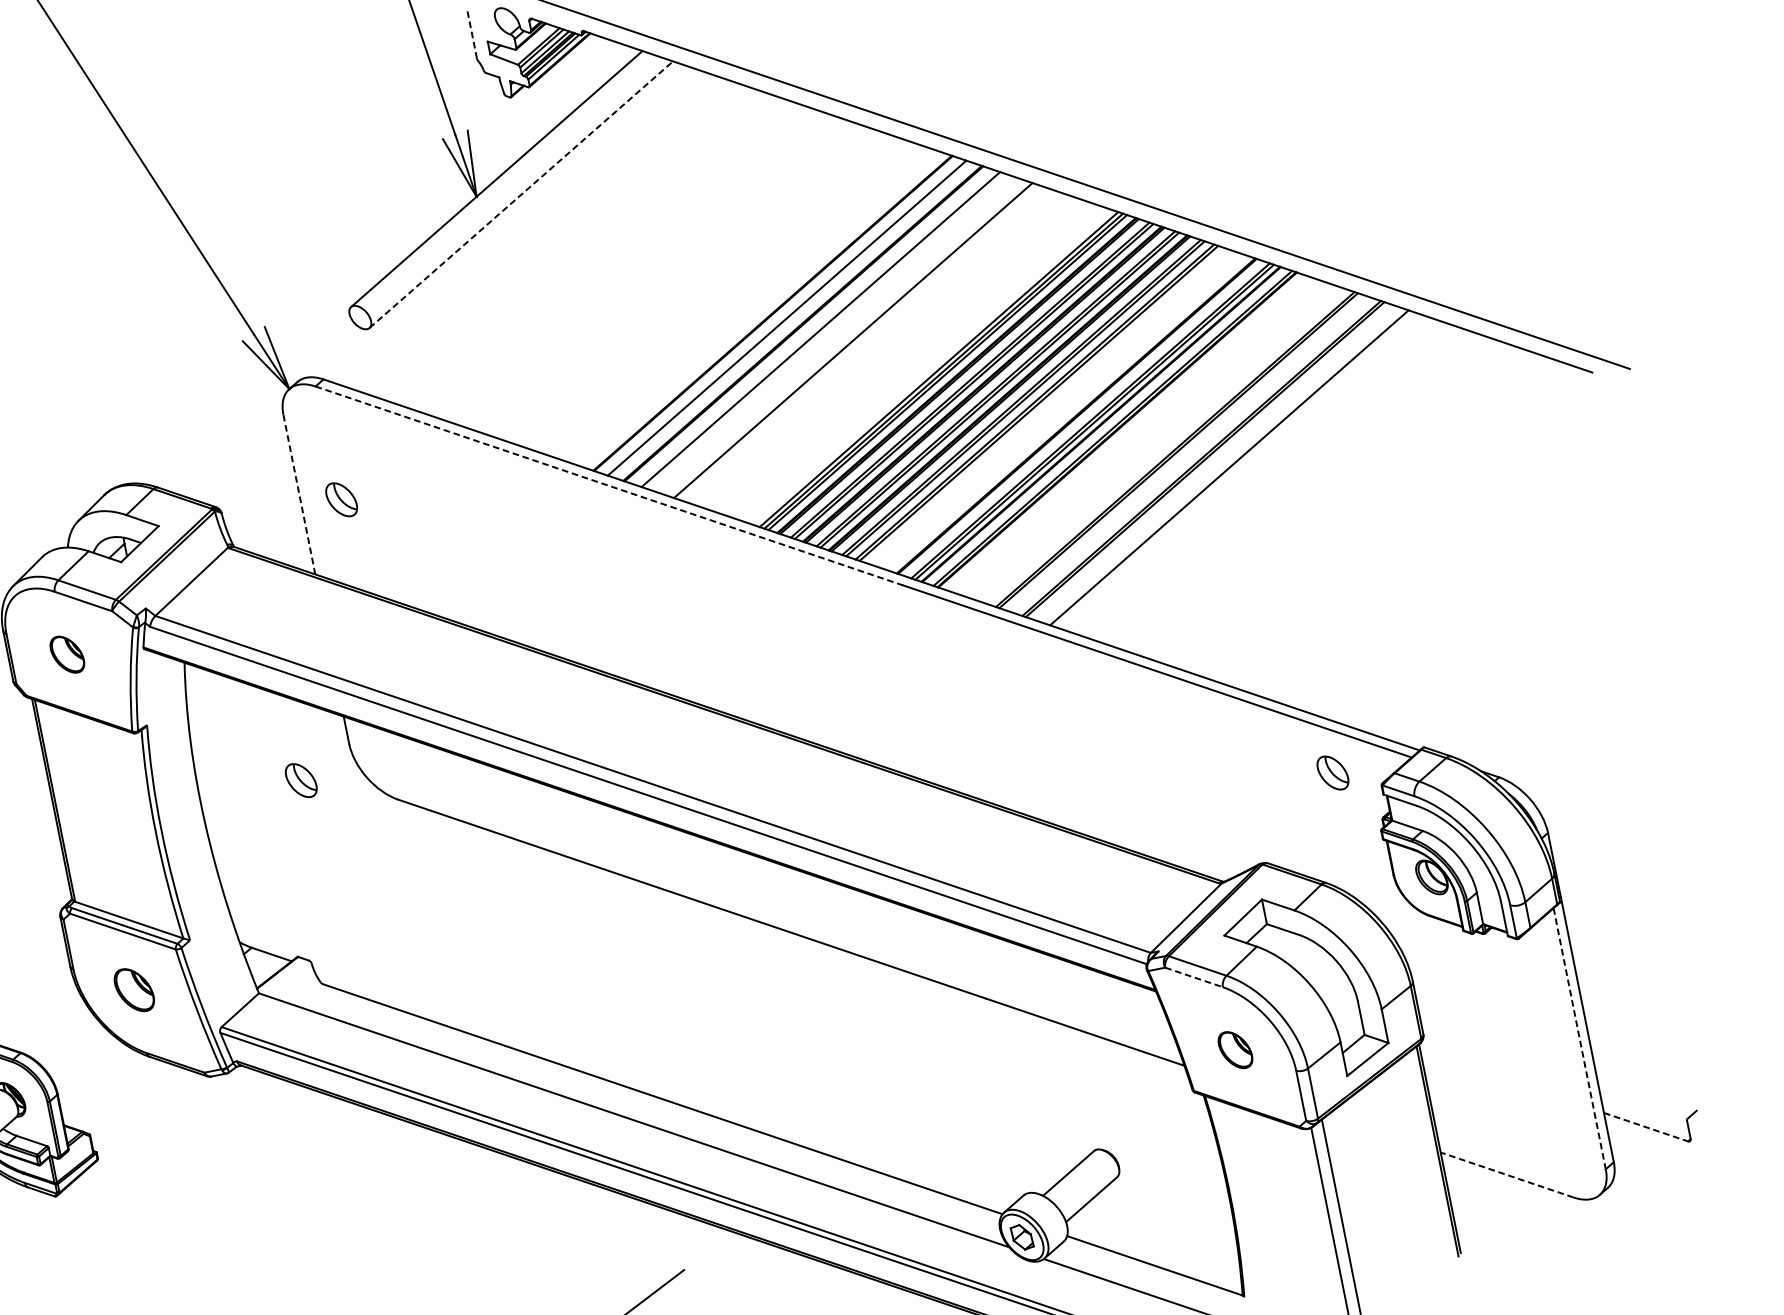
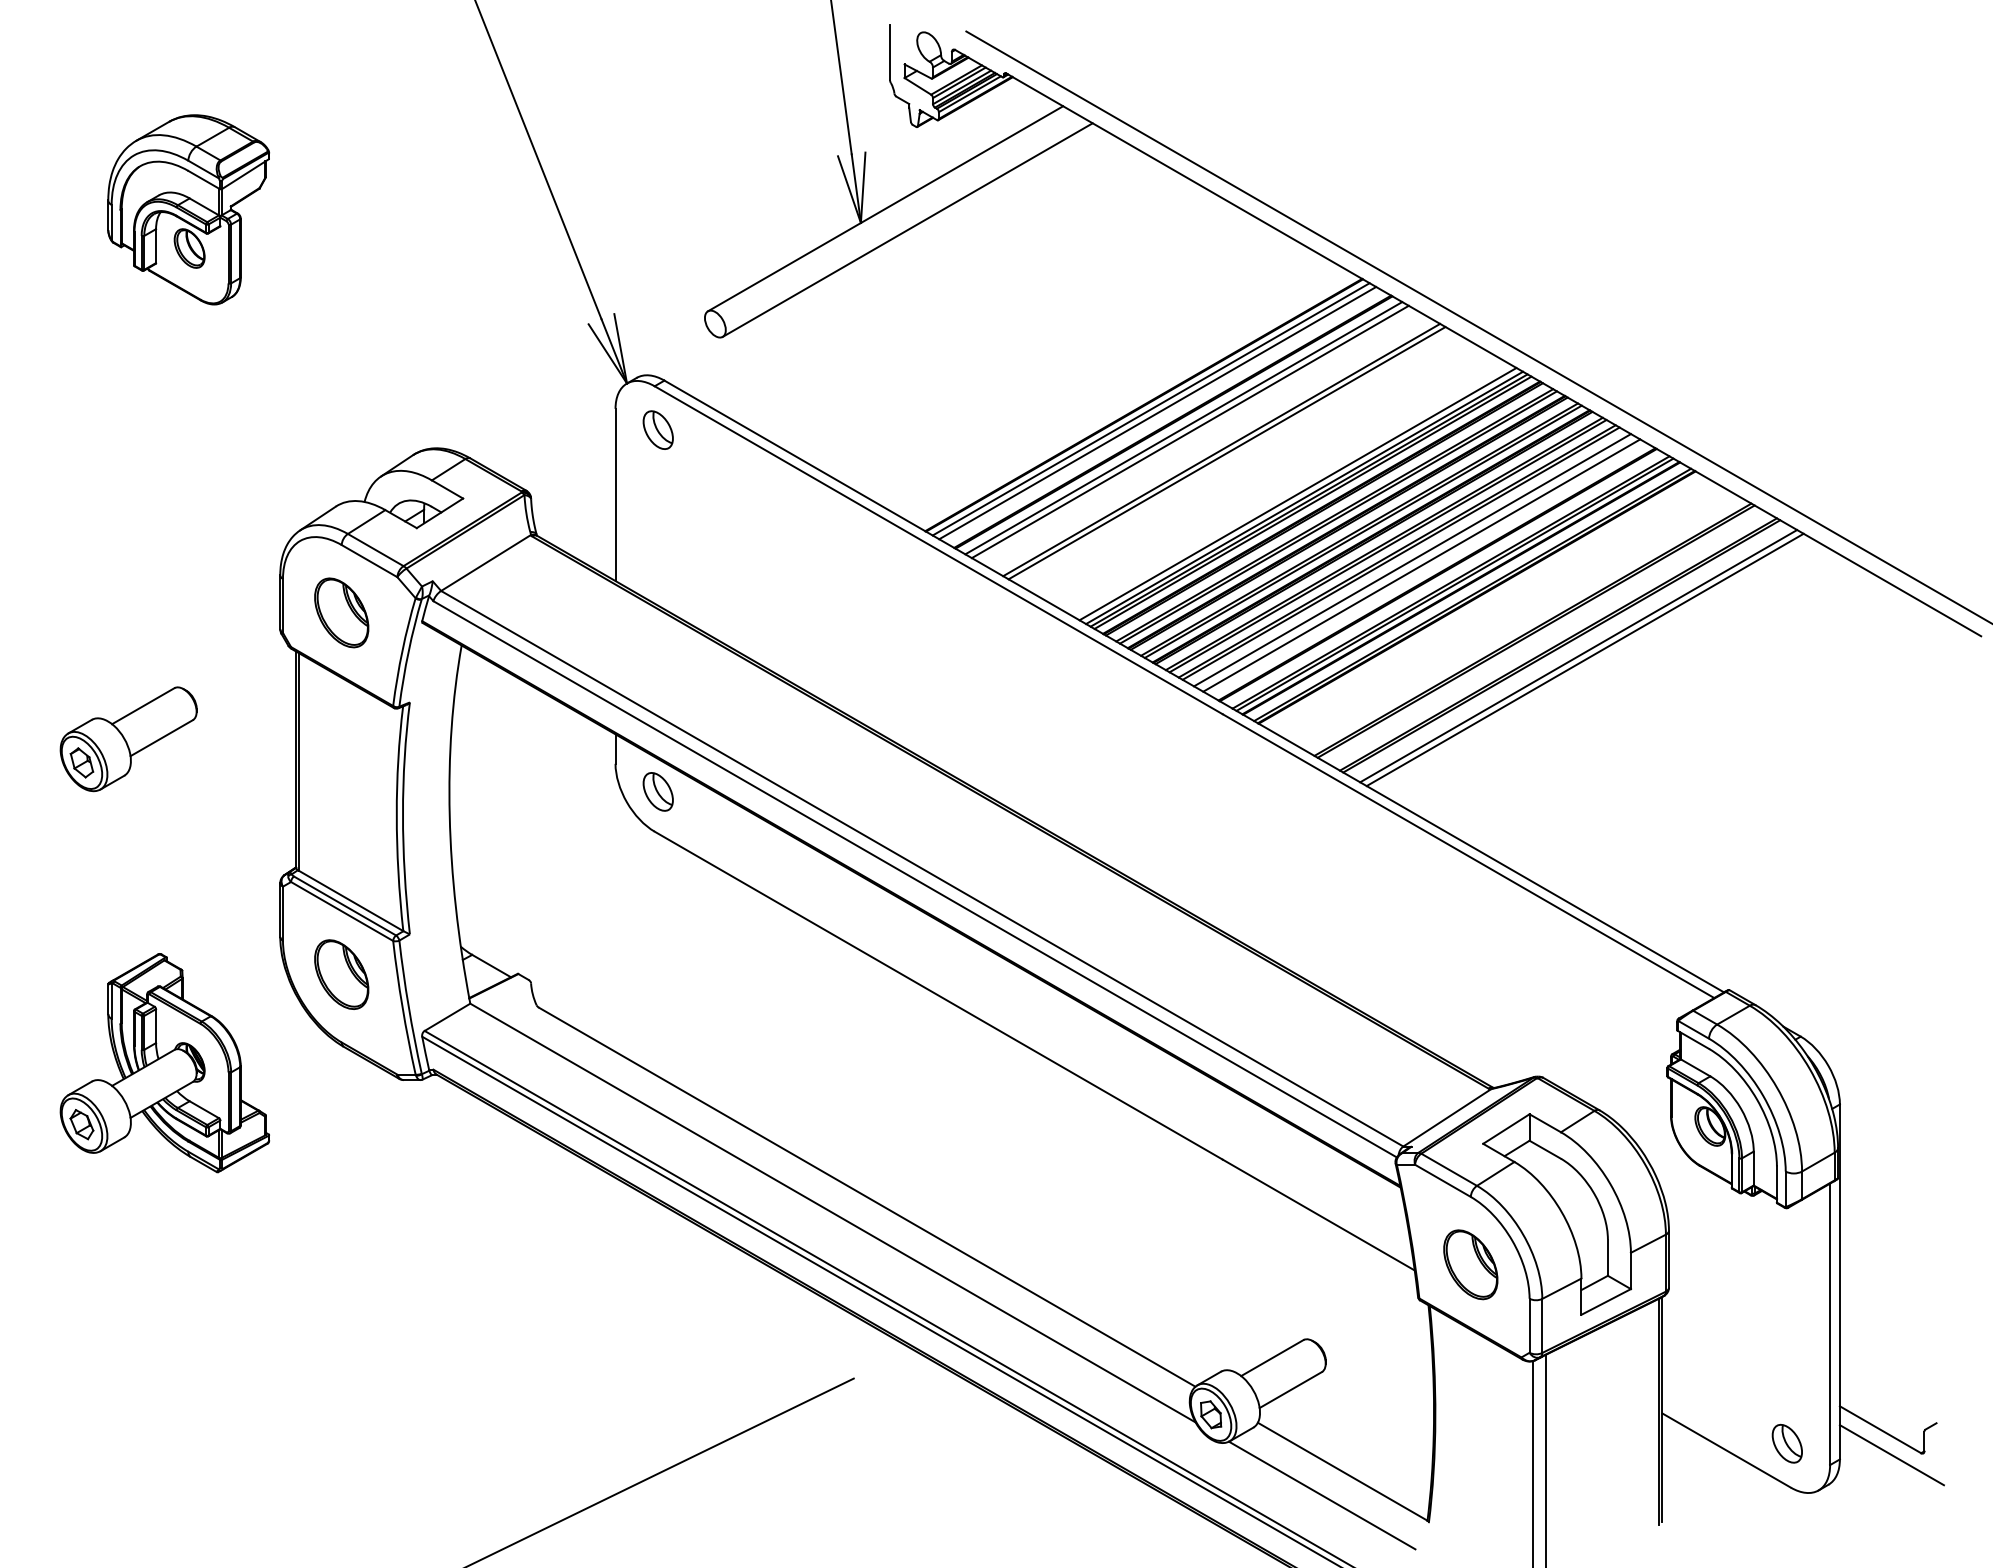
line: (471, 32) -> (889, 51), dashed -> solid
line: (521, 195) -> (907, 230), dashed -> solid
line: (779, 316) -> (1150, 409), added
line: (813, 327) -> (1183, 428), added
line: (858, 342) -> (1226, 453), added
line: (931, 367) -> (1297, 494), added
line: (1050, 407) -> (1412, 560), added
line: (1060, 410) -> (1421, 565), added
line: (1222, 465) -> (1578, 656), added
line: (610, 486) -> (939, 550), dashed -> solid
line: (299, 494) -> (615, 494), dashed -> solid
part: (340, 499) -> (657, 429), moved
part: (66, 654) -> (341, 612), size x1.67
part: (1332, 772) -> (1786, 1443), moved
part: (300, 780) -> (657, 791), moved
line: (1194, 977) -> (1443, 1181), dashed -> solid
part: (134, 990) -> (341, 974), size x1.43
line: (1580, 1038) -> (1830, 1324), dashed -> solid
part: (1235, 1049) -> (1470, 1264), size x1.67
line: (1645, 1126) -> (1880, 1429), dashed -> solid
line: (1660, 1149) -> (1891, 1455), added
line: (1506, 1174) -> (1726, 1450), dashed -> solid

